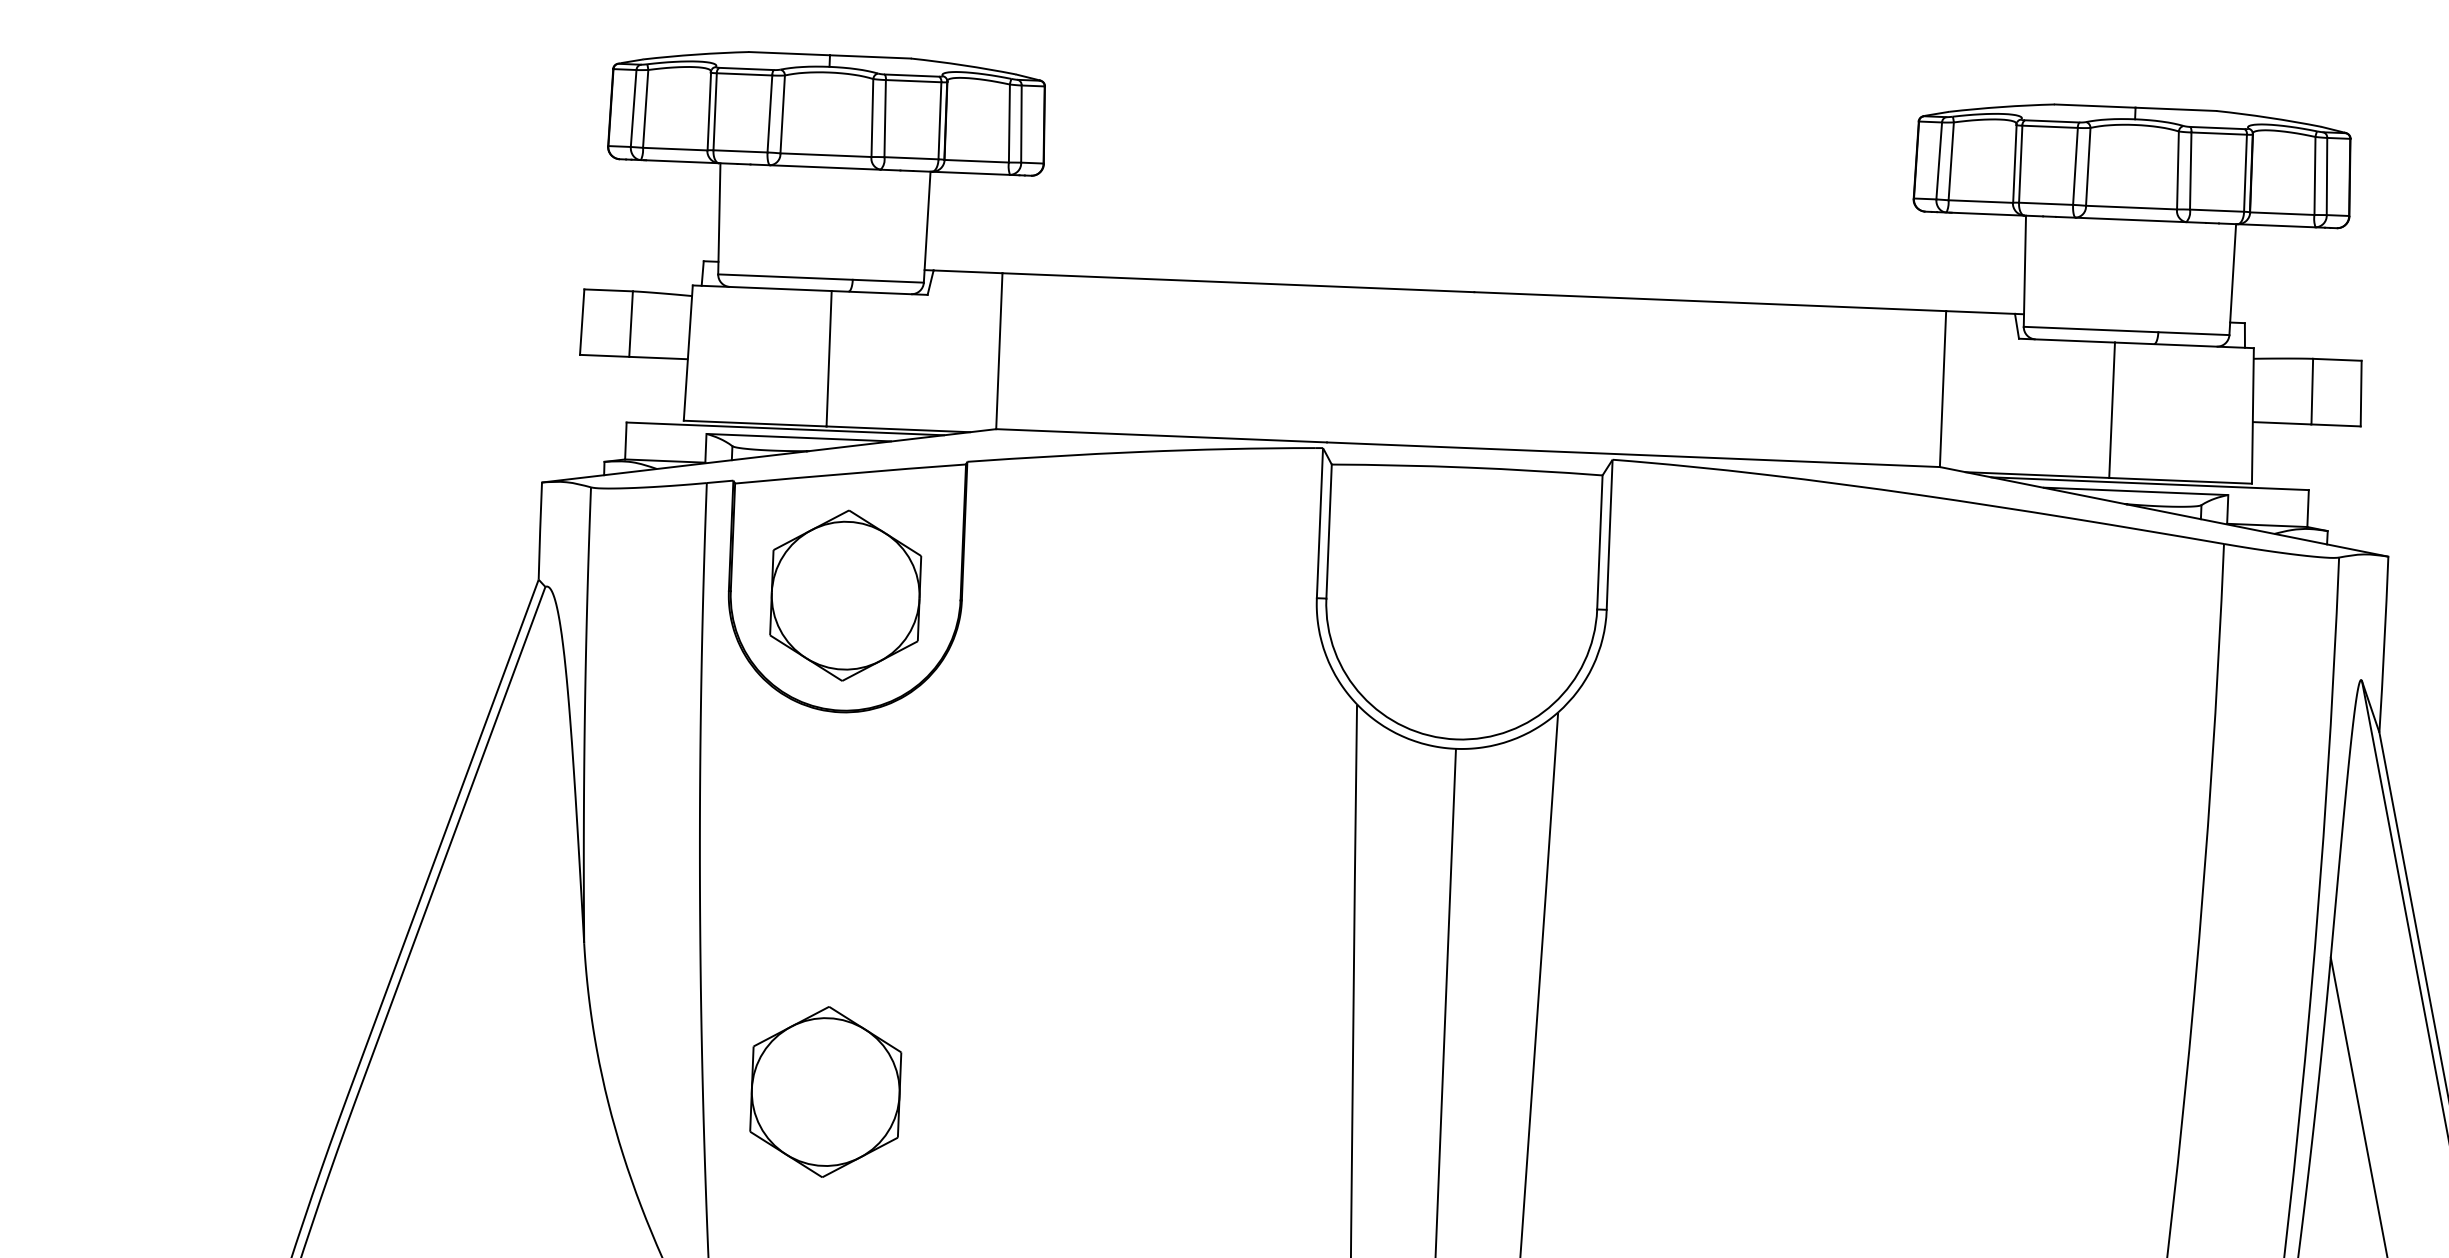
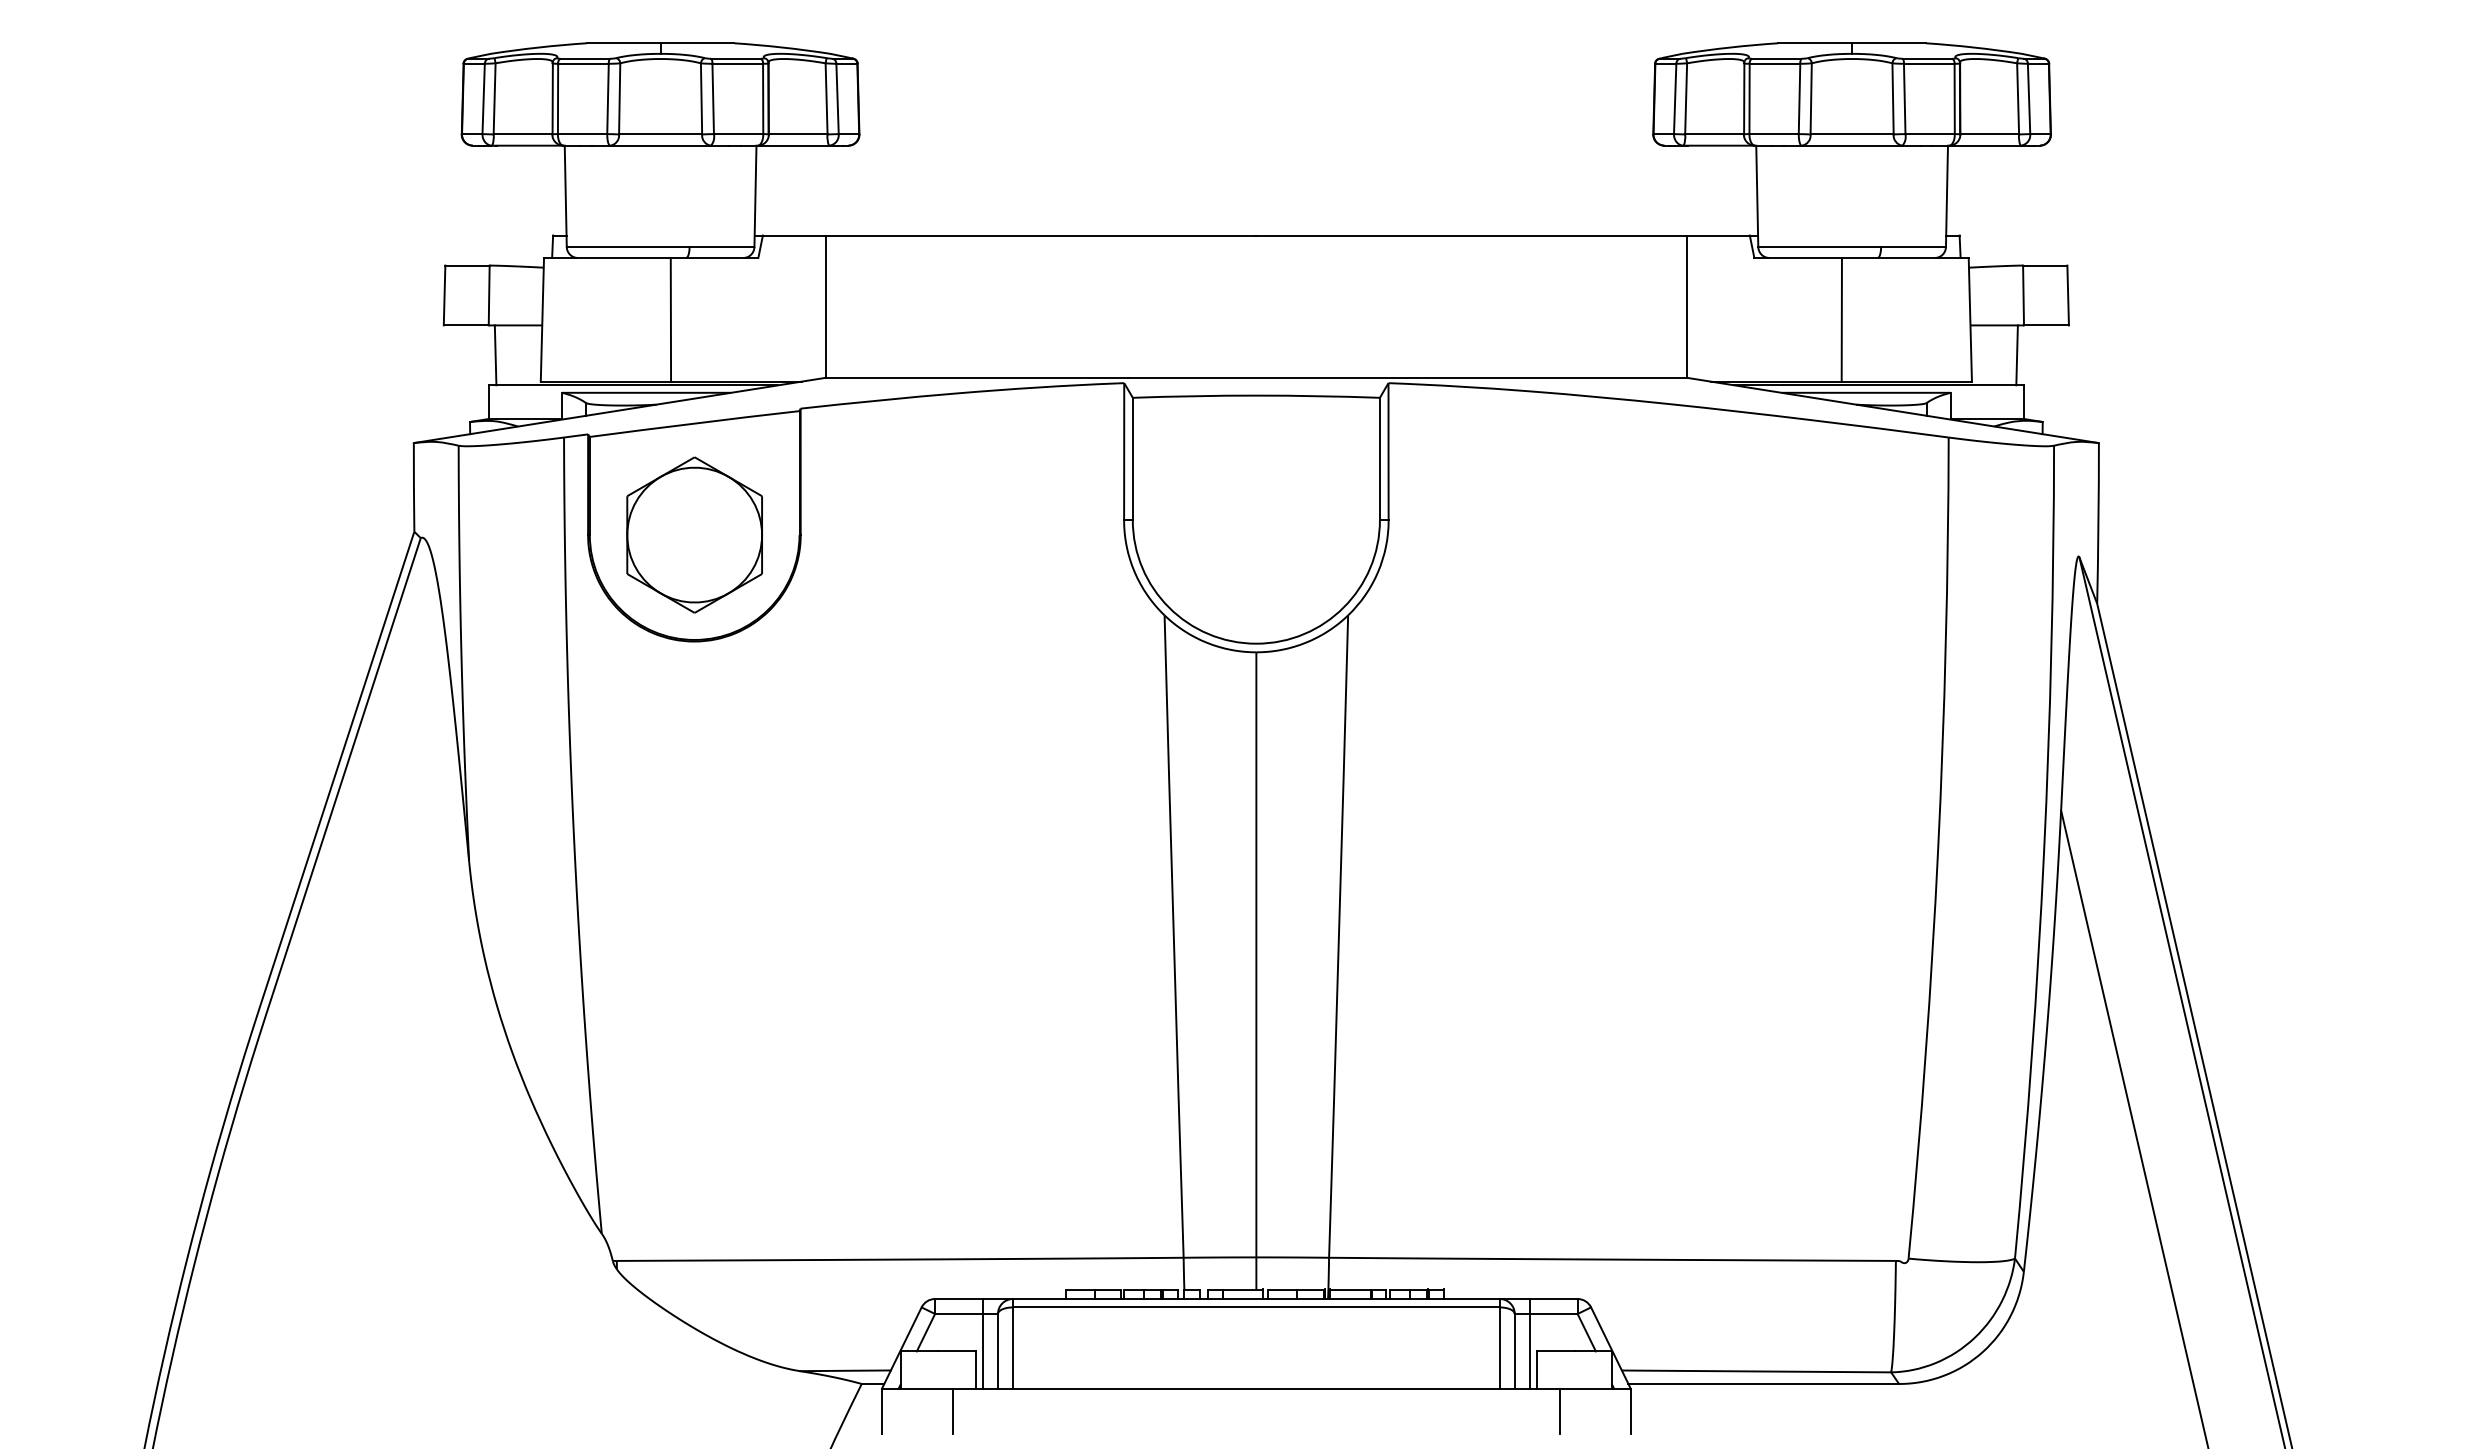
line: (635, 390) -> (495, 355), added
line: (2301, 457) -> (2016, 355), added
part: (825, 1091) -> (694, 987), removed

